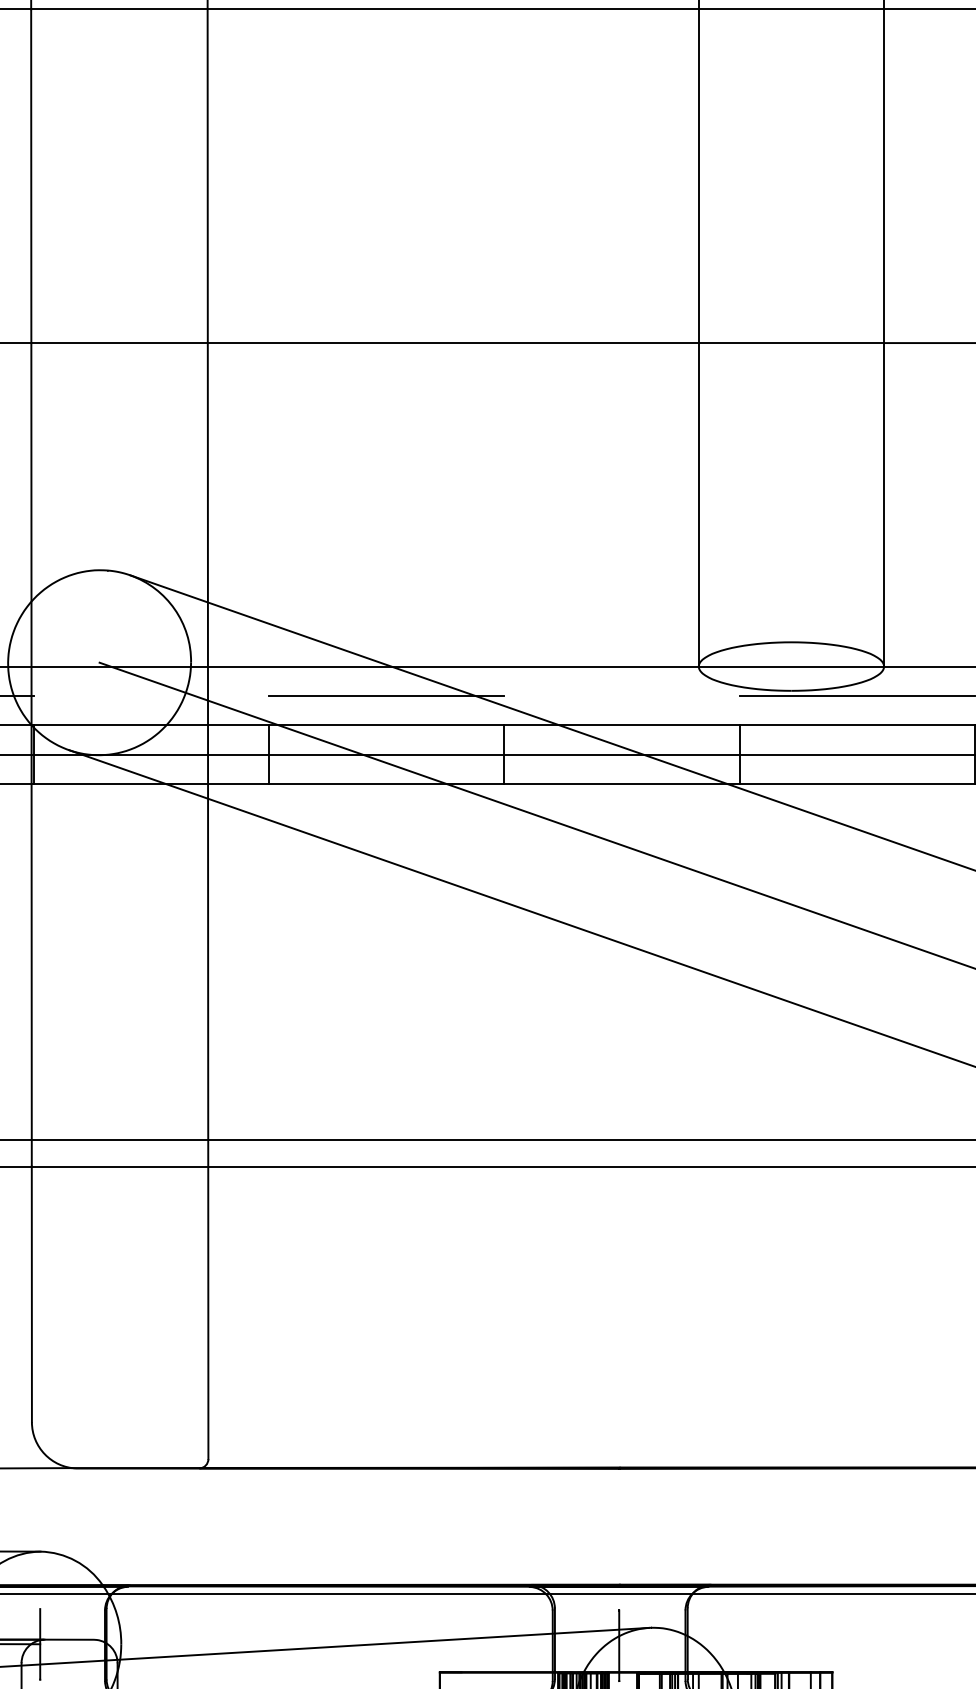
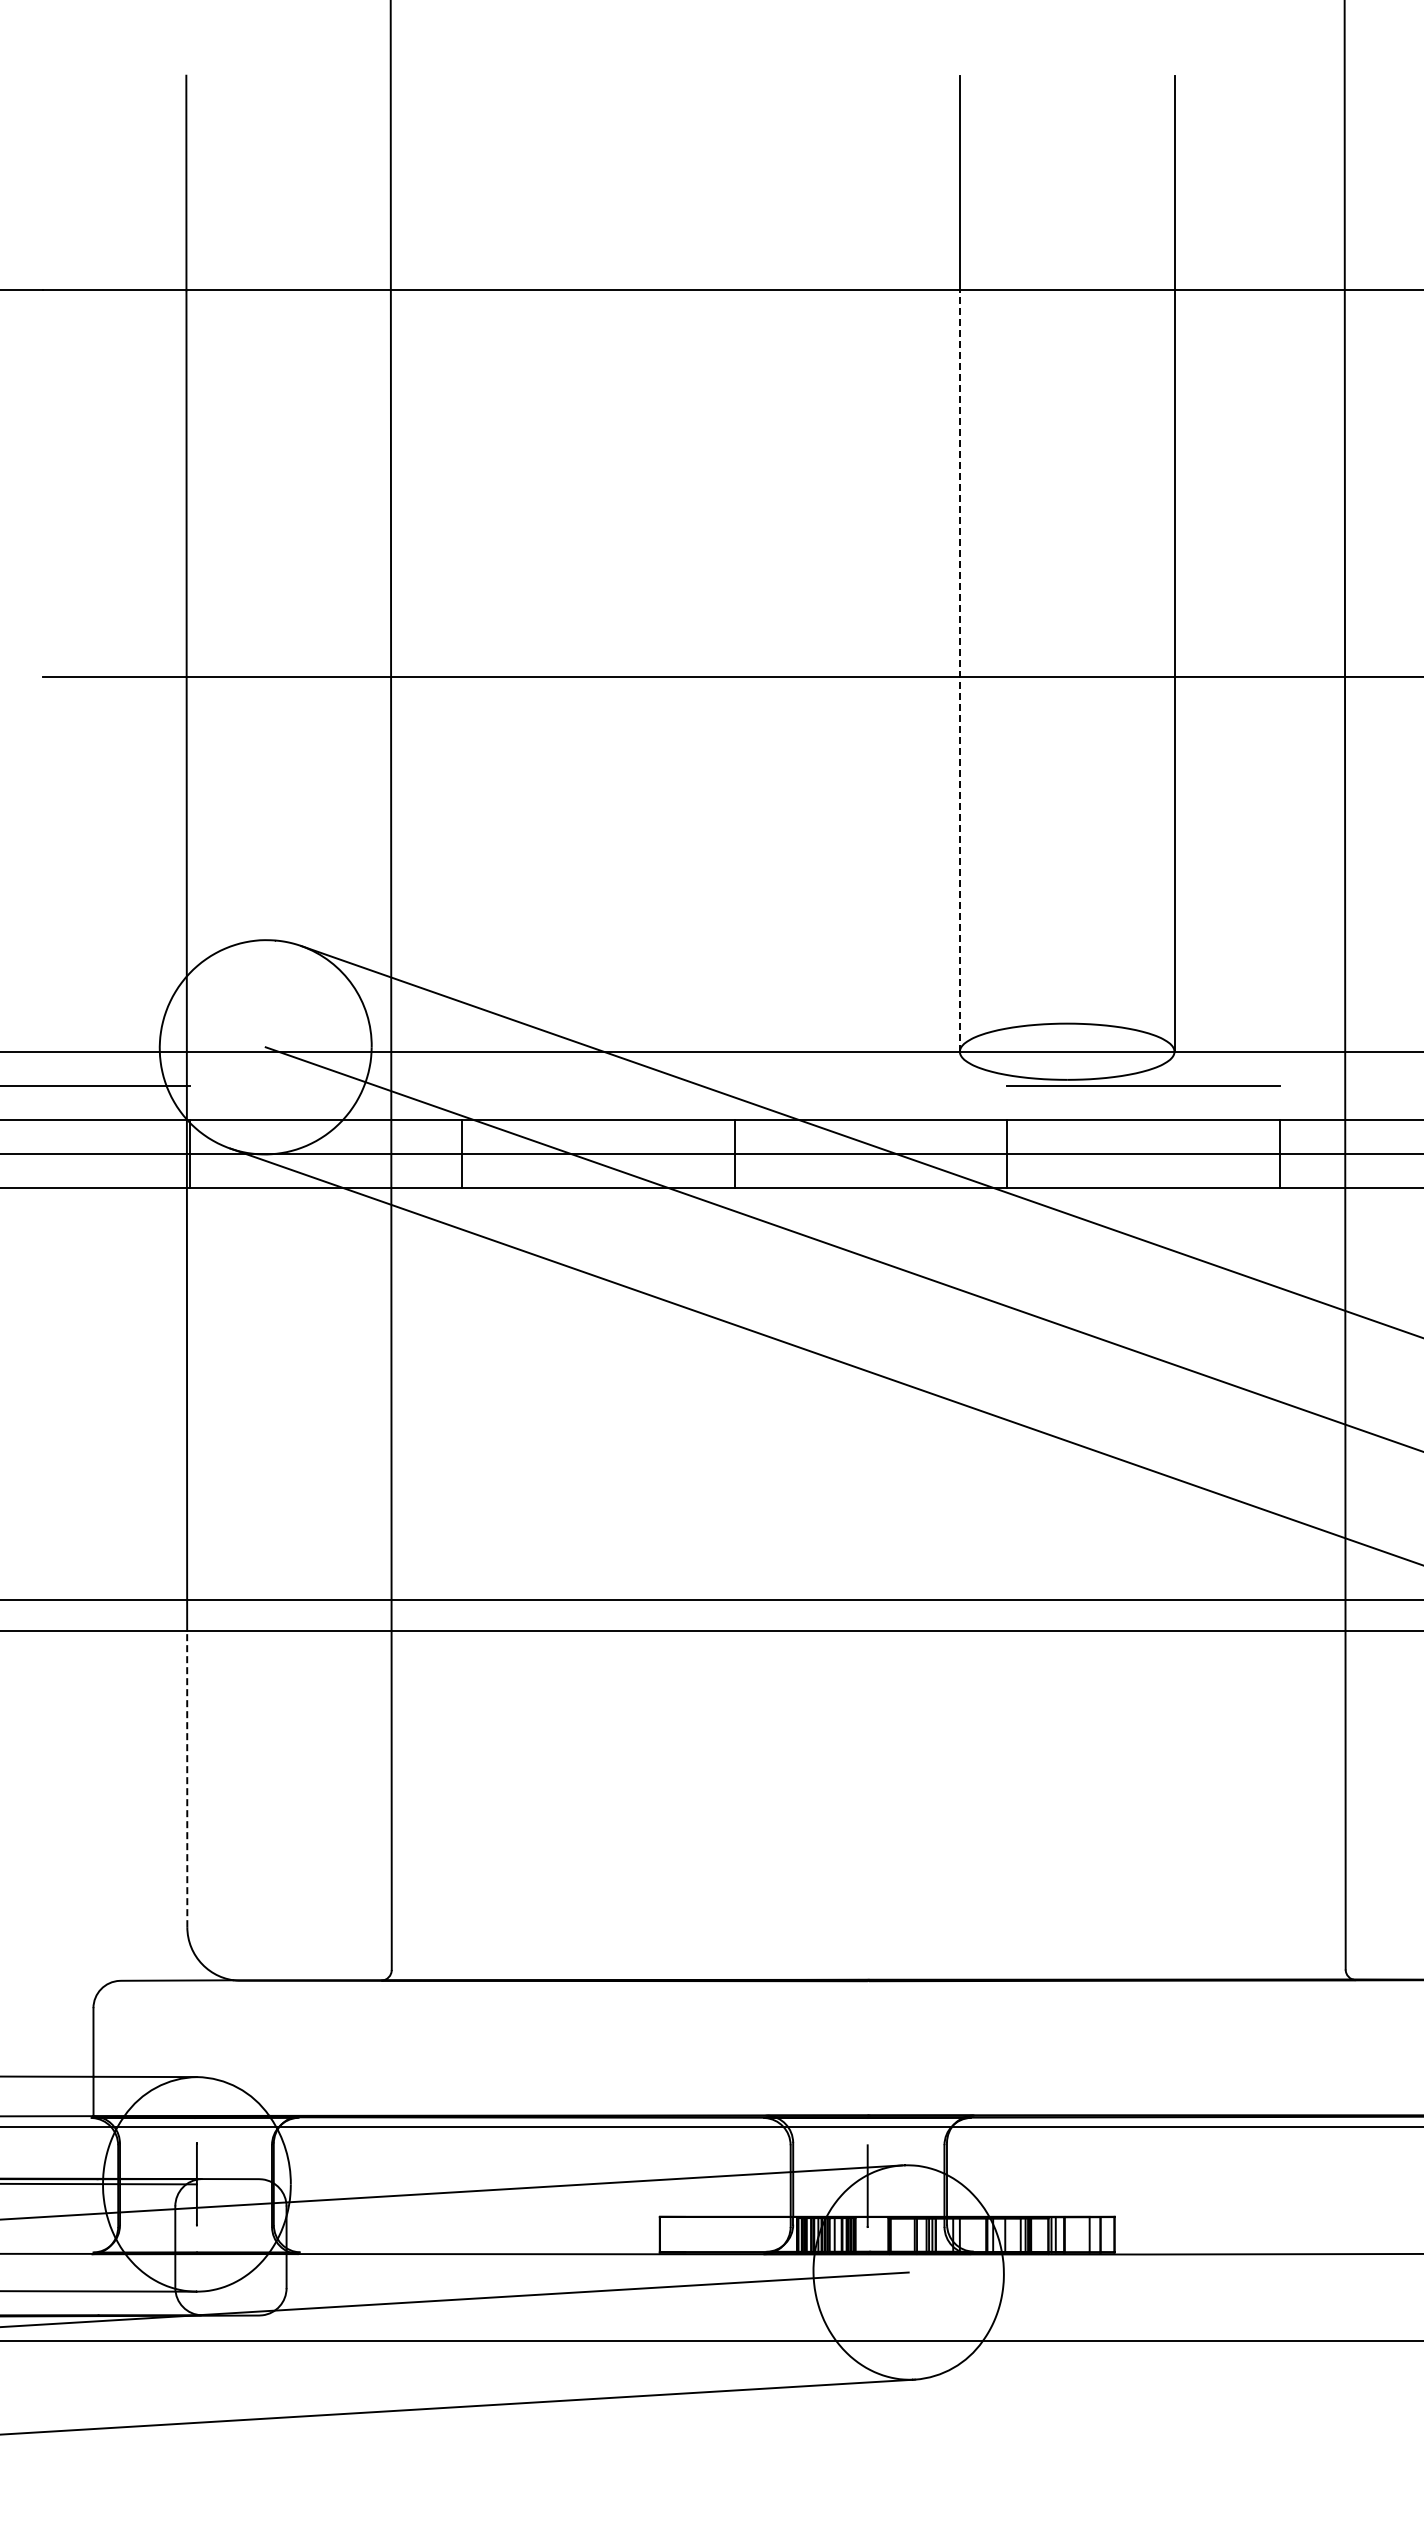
line: (698, 338) -> (959, 671), solid -> dashed
line: (386, 696) -> (598, 1086), removed
line: (32, 1293) -> (187, 1778), solid -> dashed

